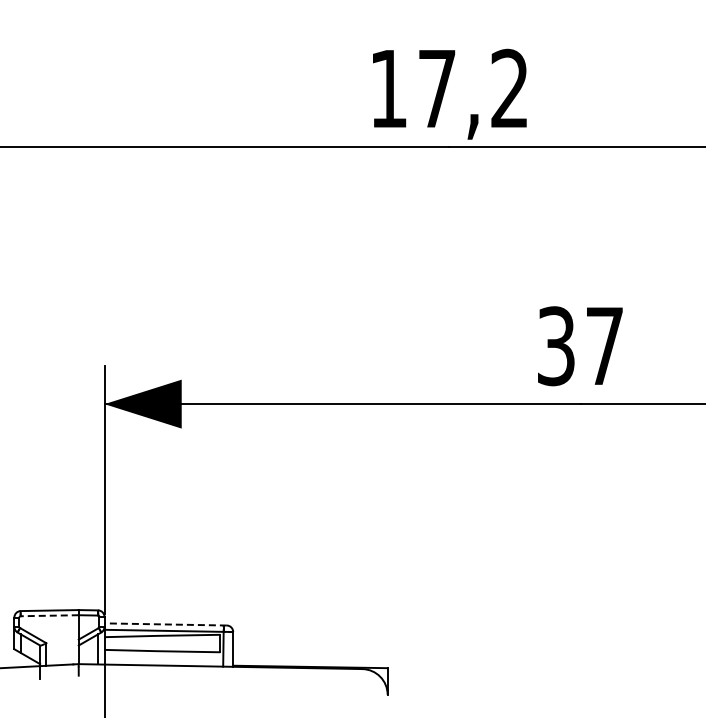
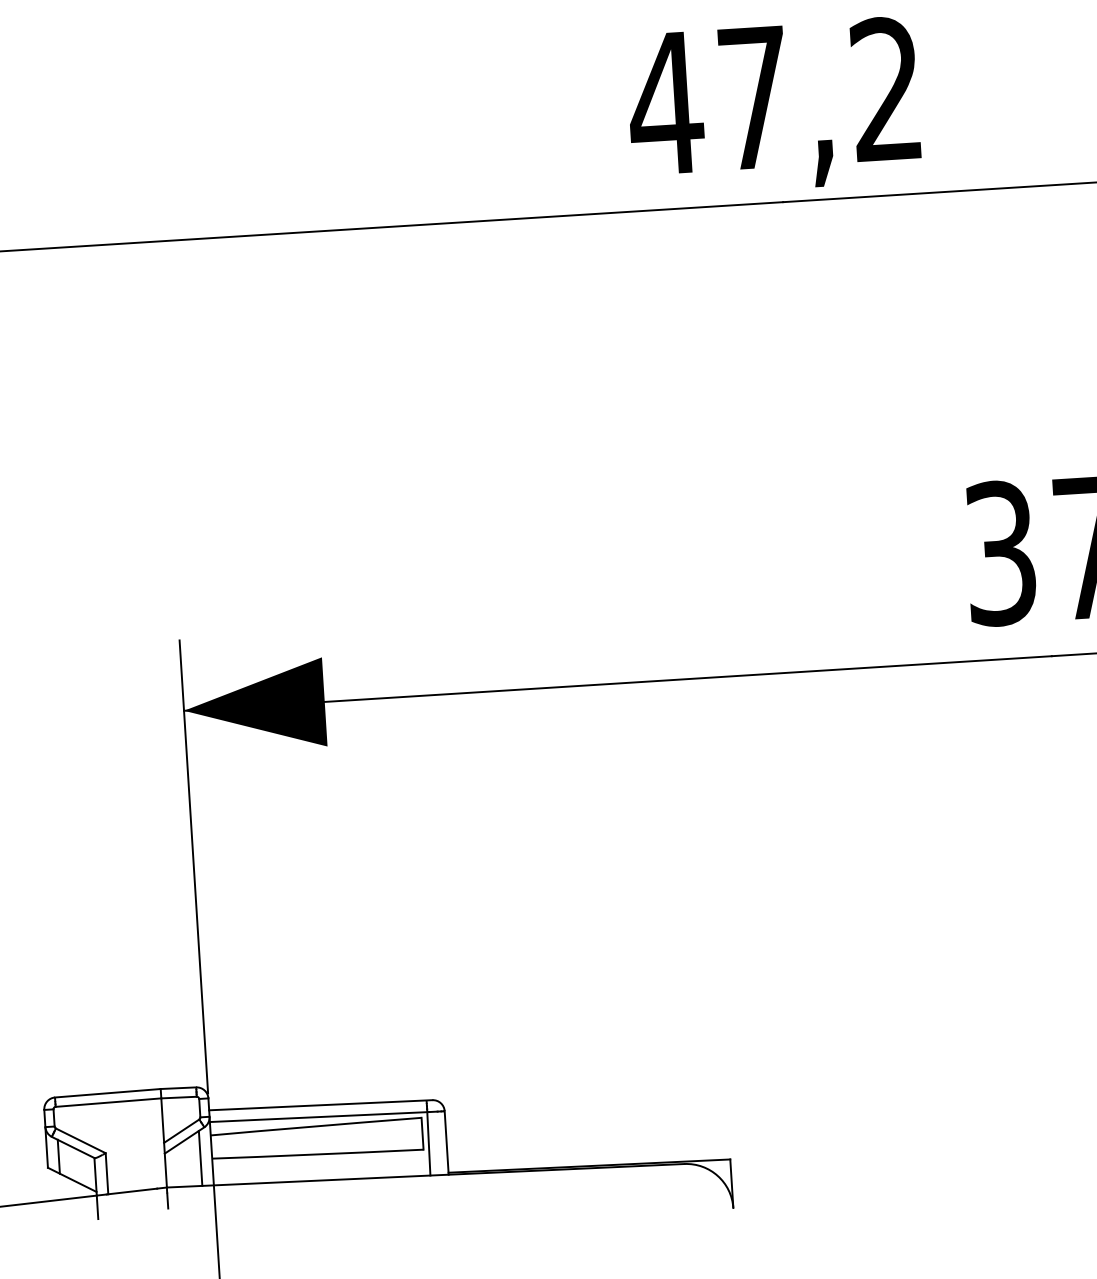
text: (388, 88) -> (665, 103), 17,2 -> 47,2
line: (49, 615) -> (108, 1102), dashed -> solid
line: (165, 624) -> (320, 1105), dashed -> solid

